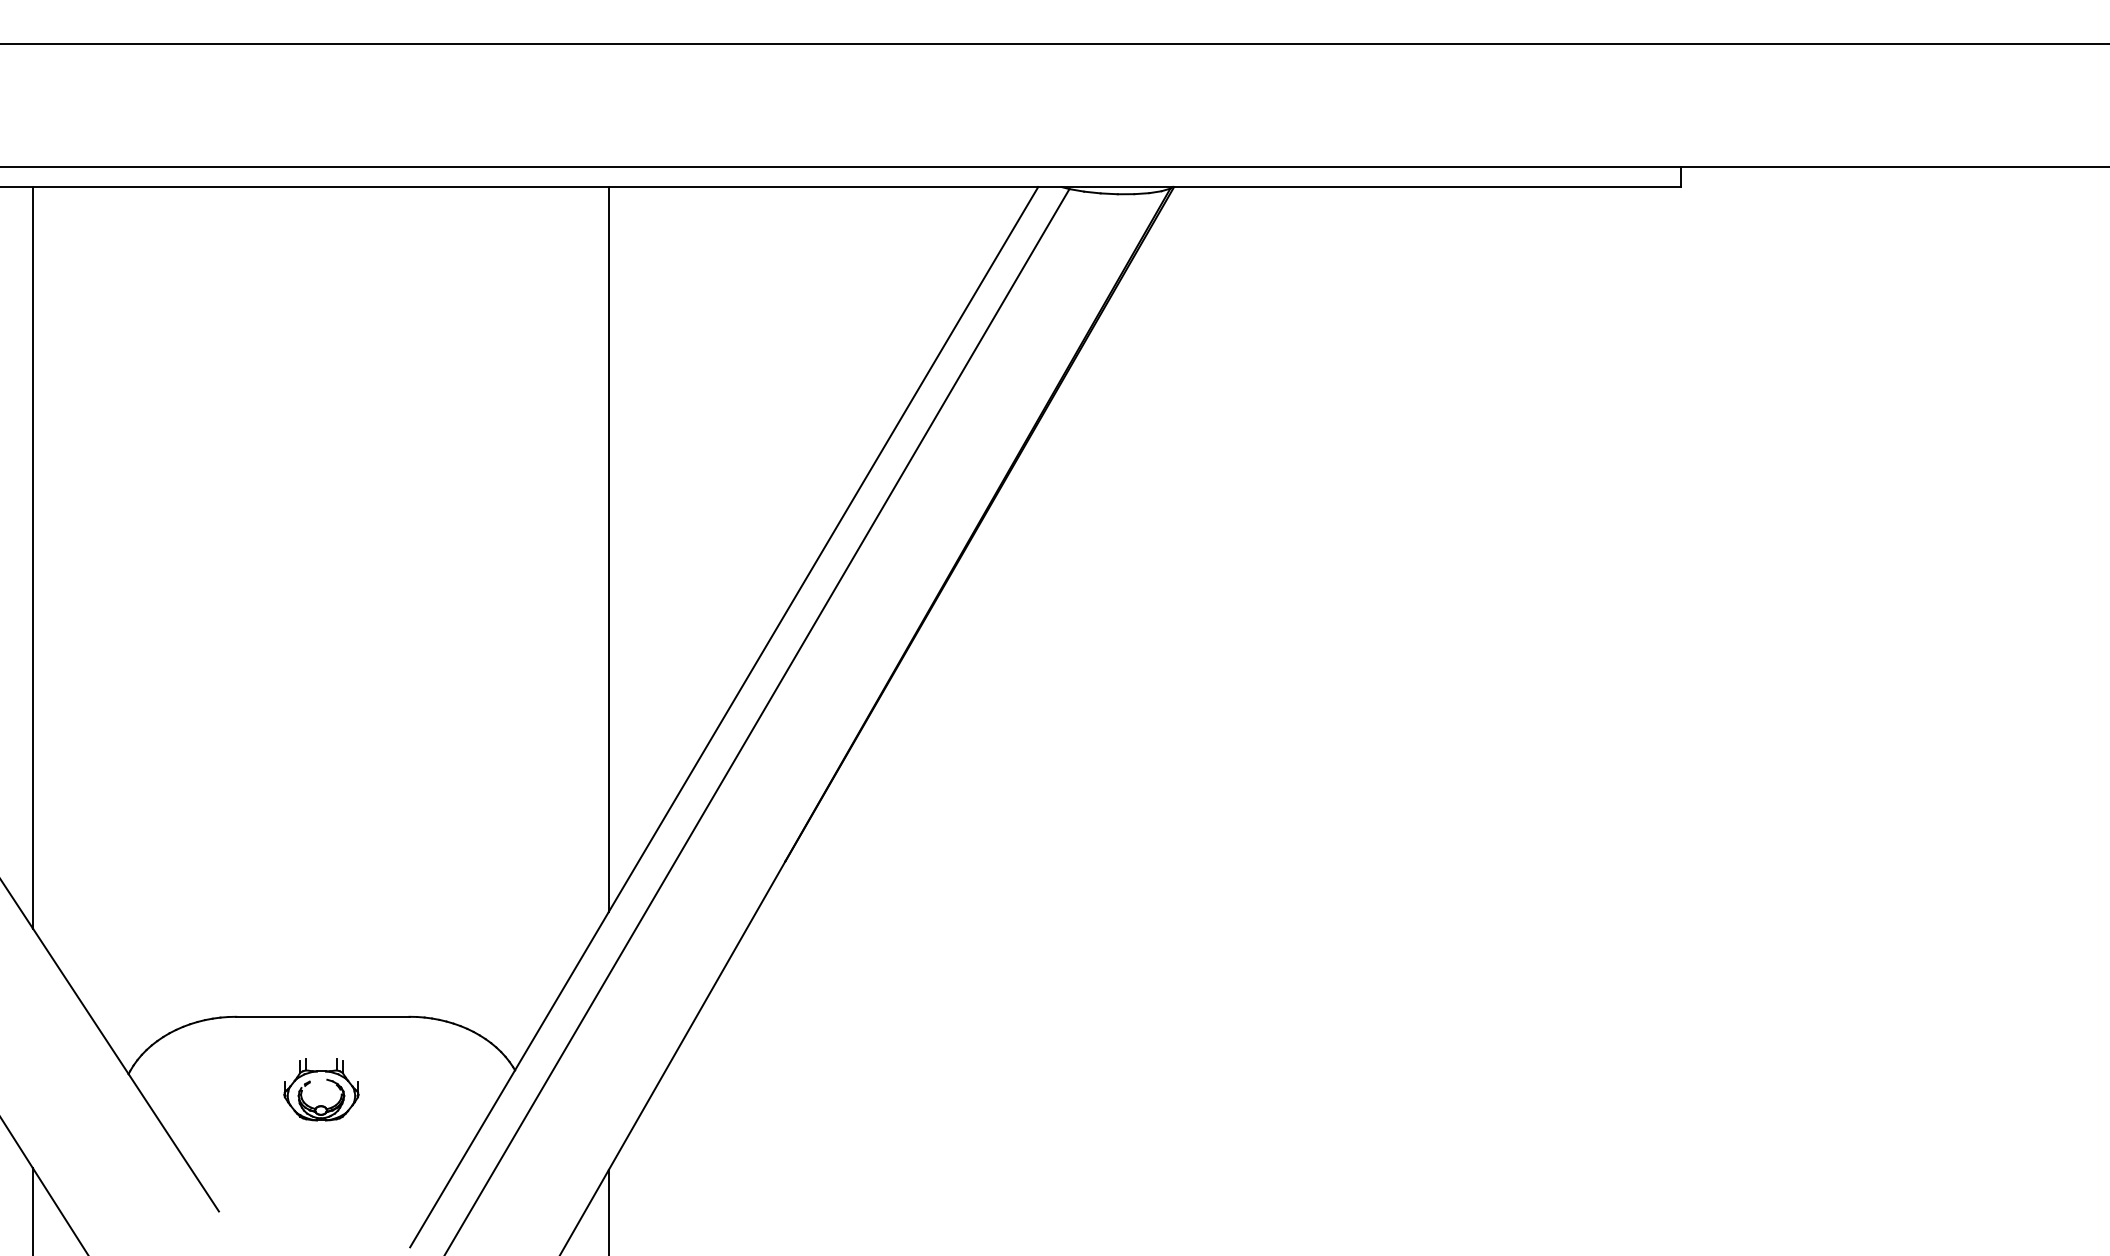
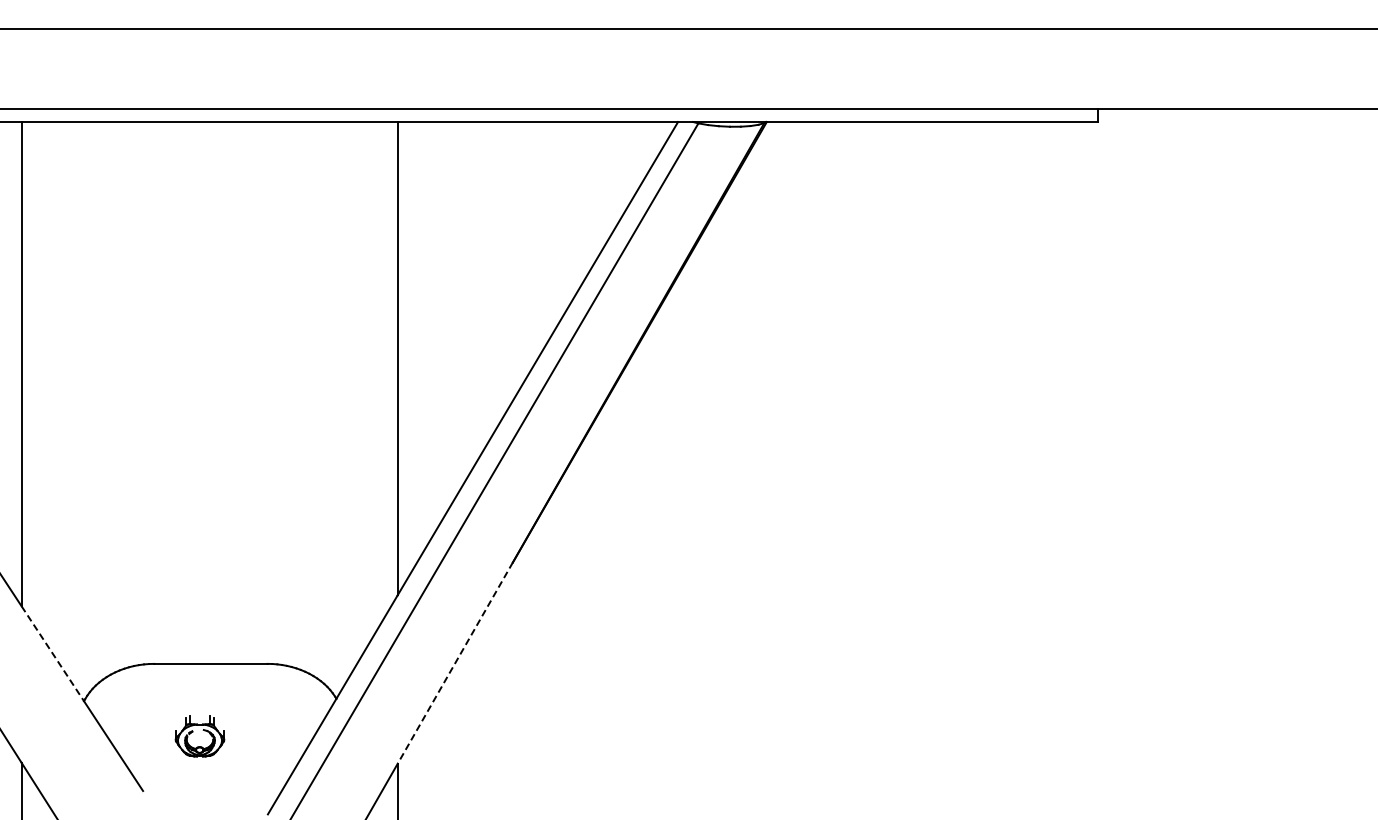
line: (80, 1000) -> (52, 653), solid -> dashed
line: (697, 1016) -> (455, 663), solid -> dashed
part: (320, 1089) -> (199, 736), moved

